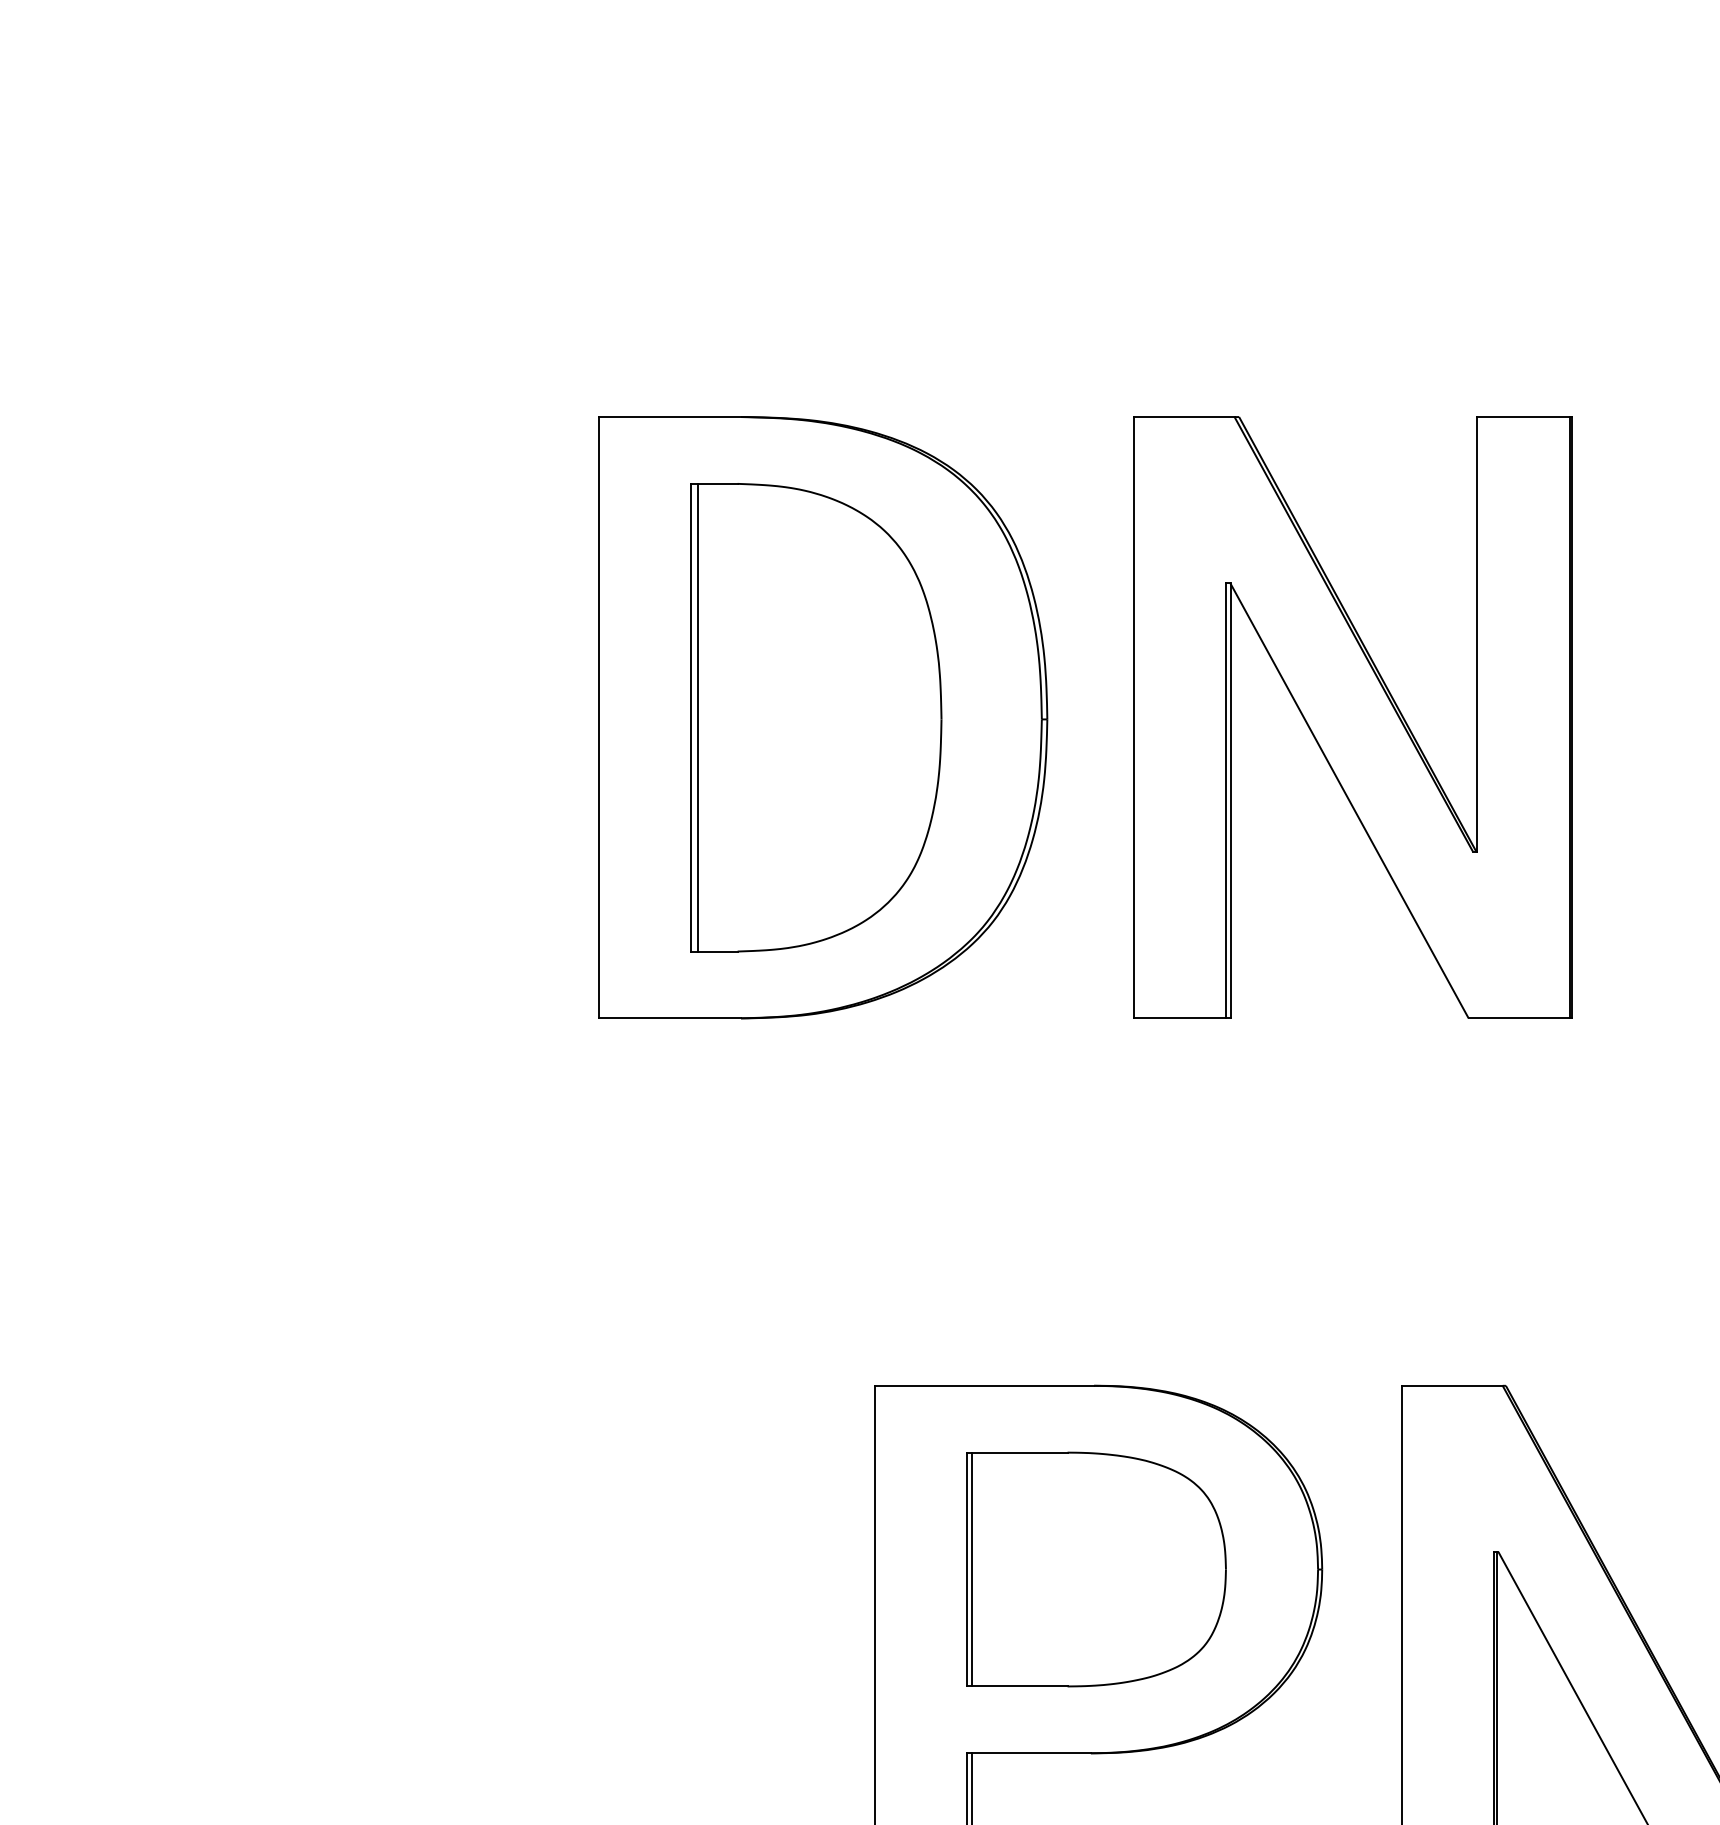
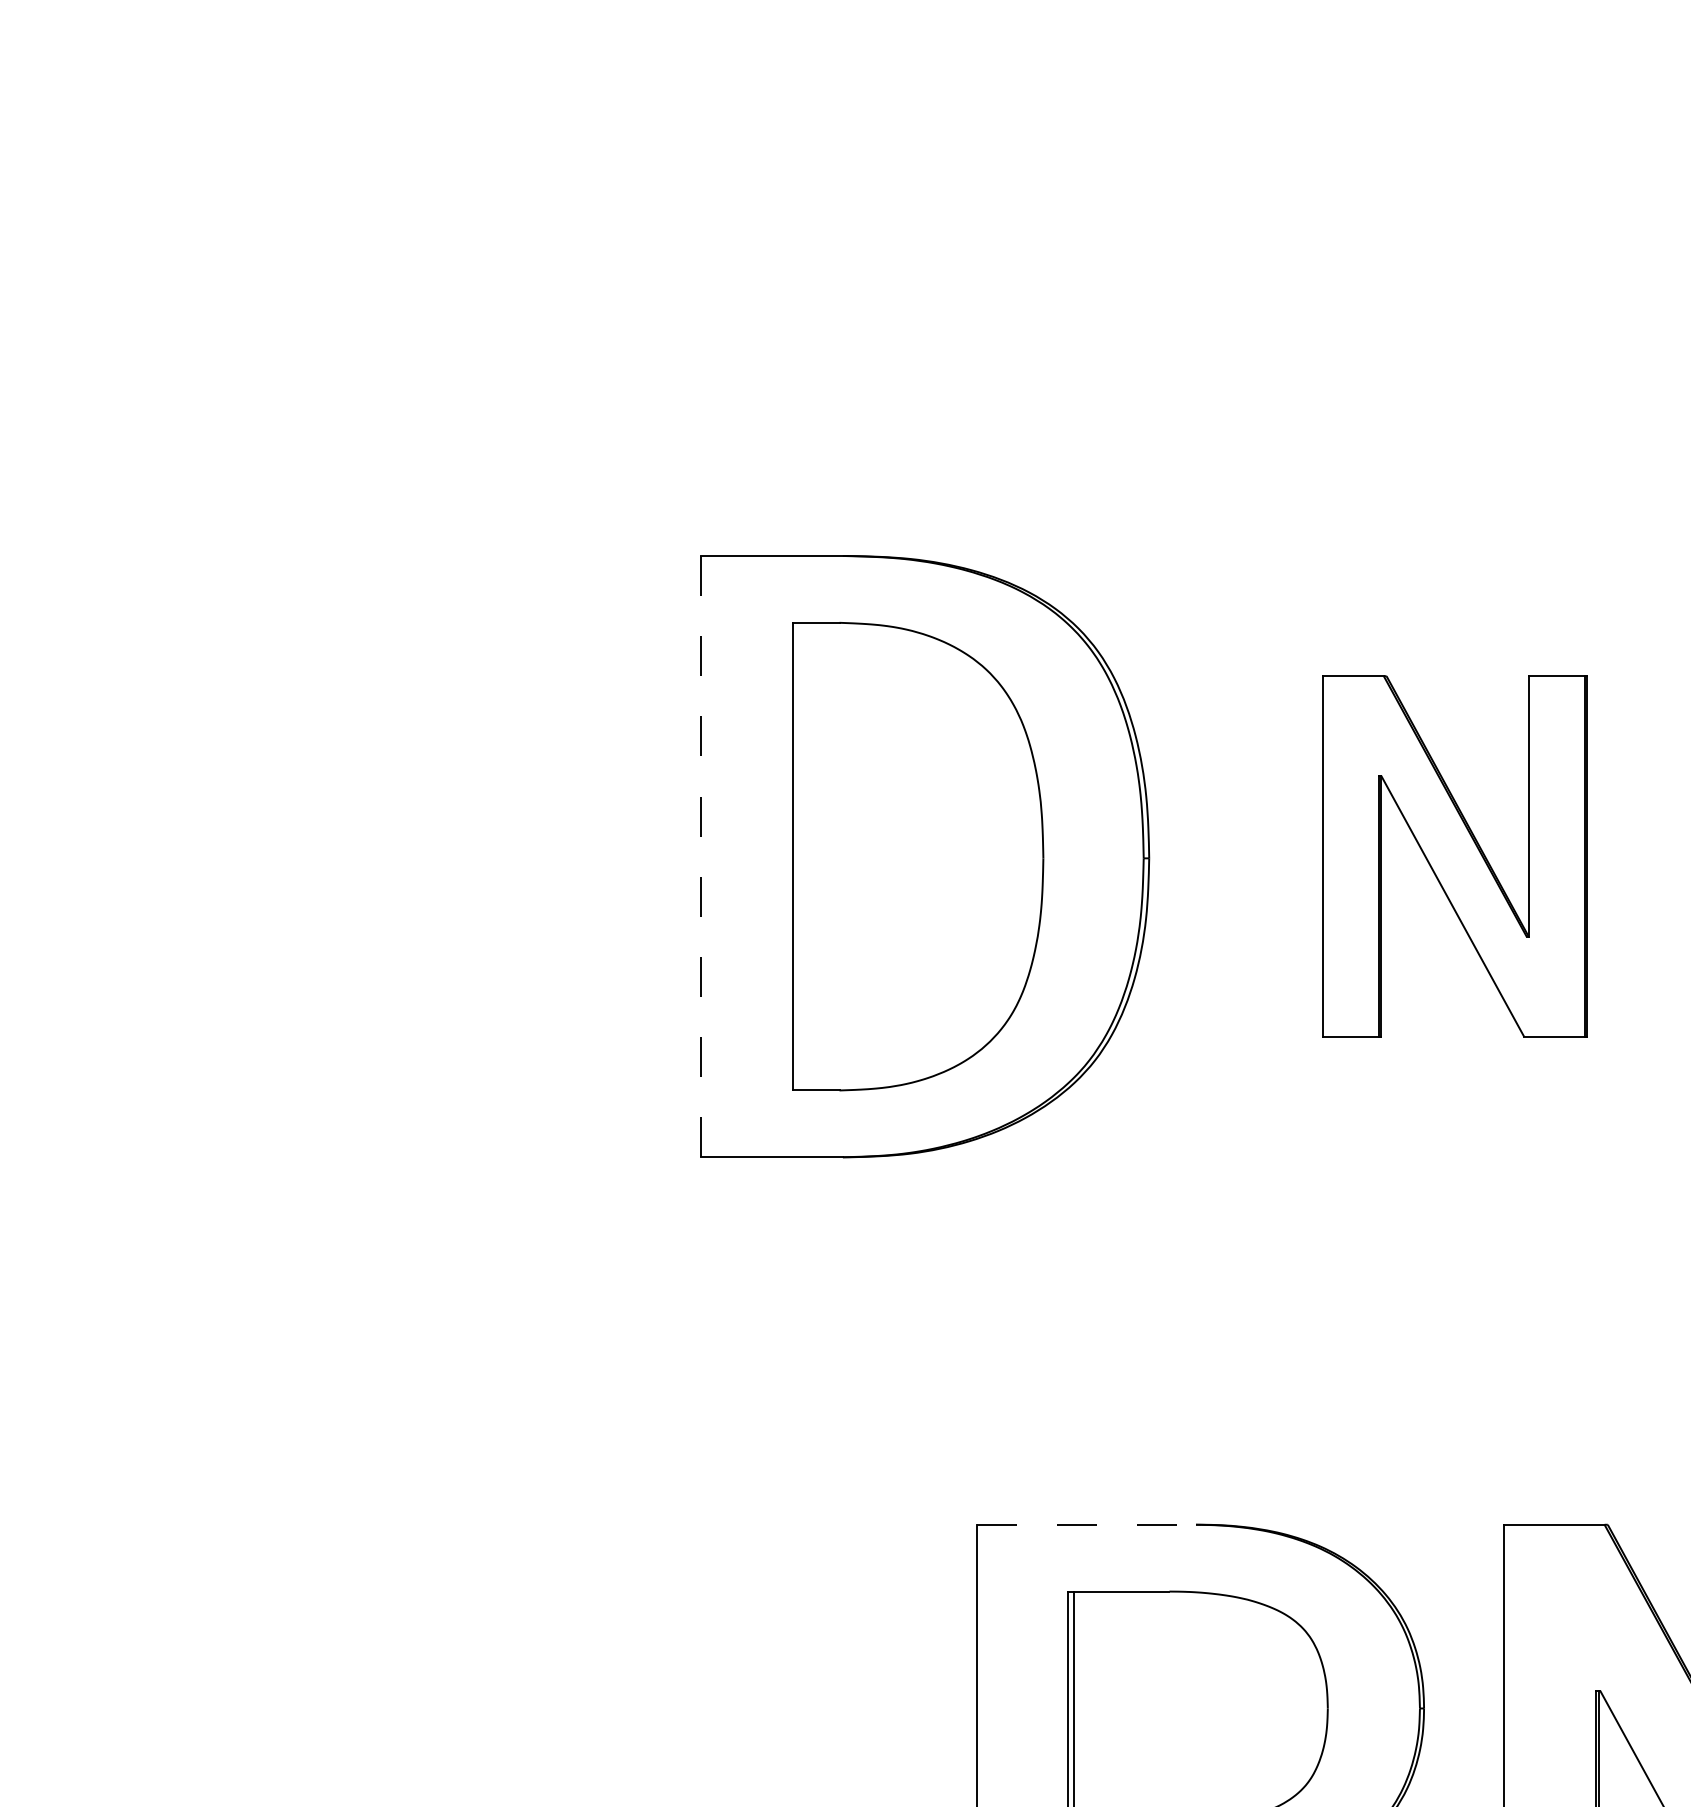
line: (599, 717) -> (701, 856), solid -> dashed
line: (698, 717) -> (800, 856), removed
part: (1352, 717) -> (1454, 856), size x0.6
line: (984, 1385) -> (1086, 1524), solid -> dashed

